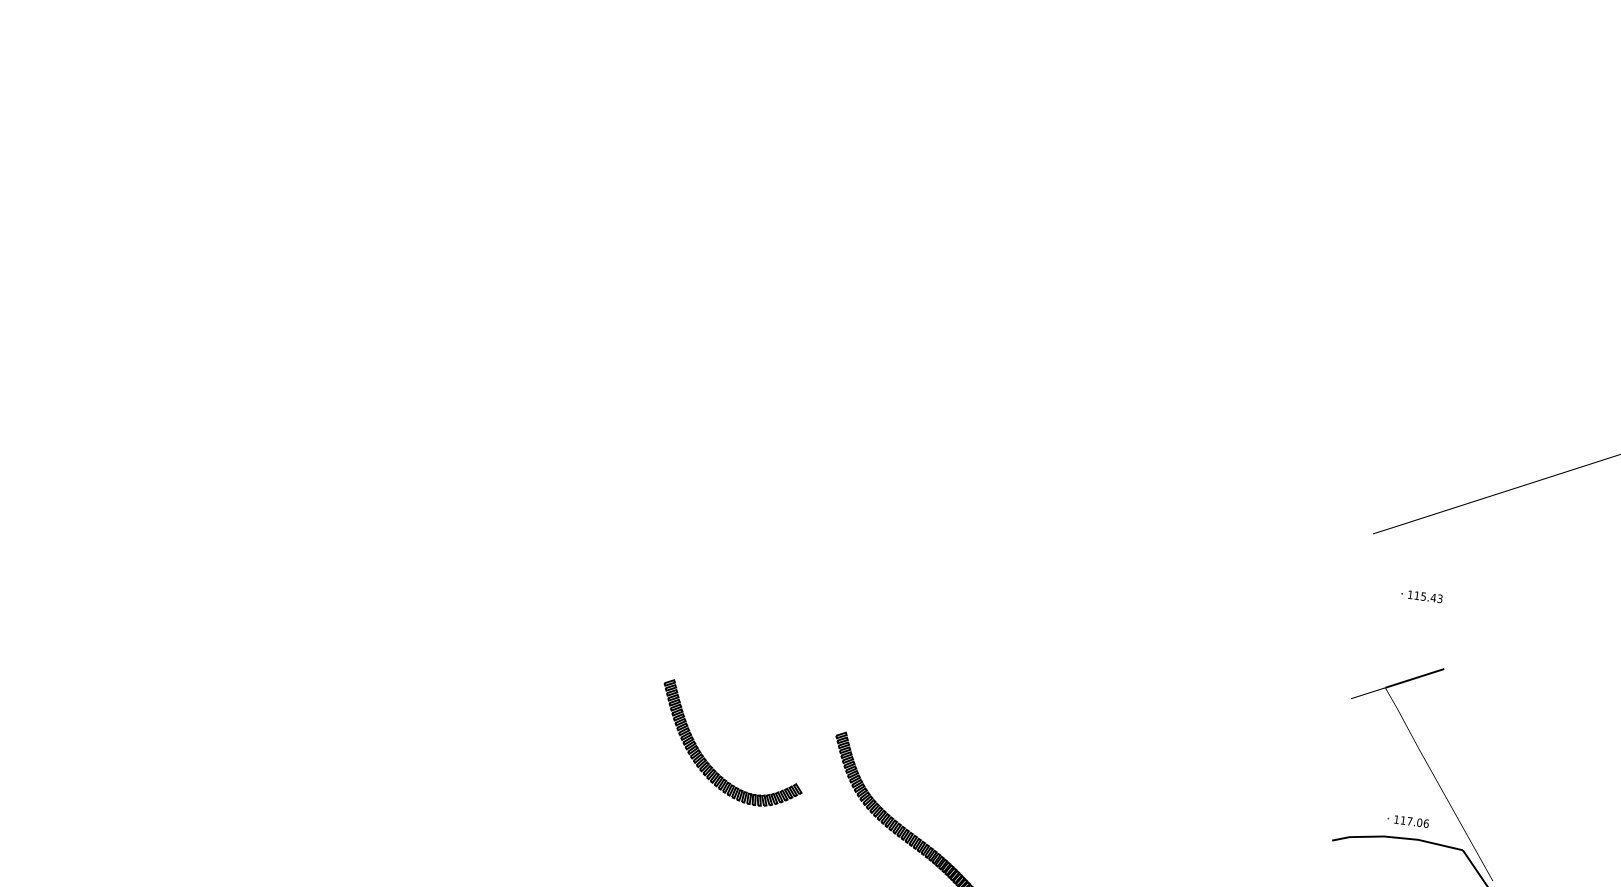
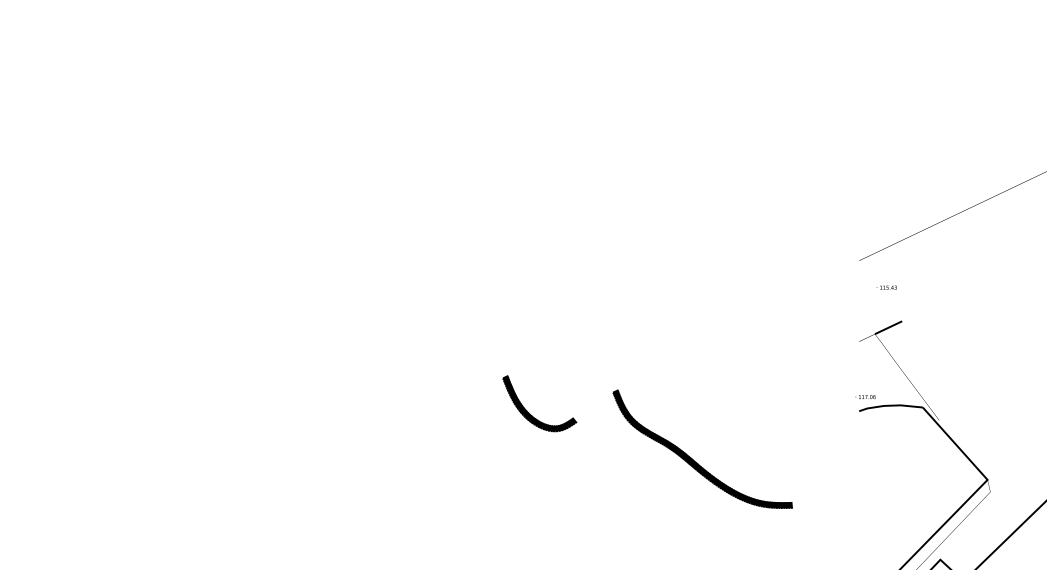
part: (709, 760) -> (529, 412), moved
text: (1408, 820) -> (865, 396), moved

